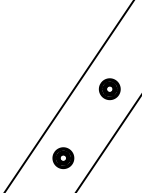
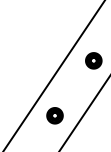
part: (109, 89) -> (93, 61), moved
part: (63, 158) -> (55, 116), moved

